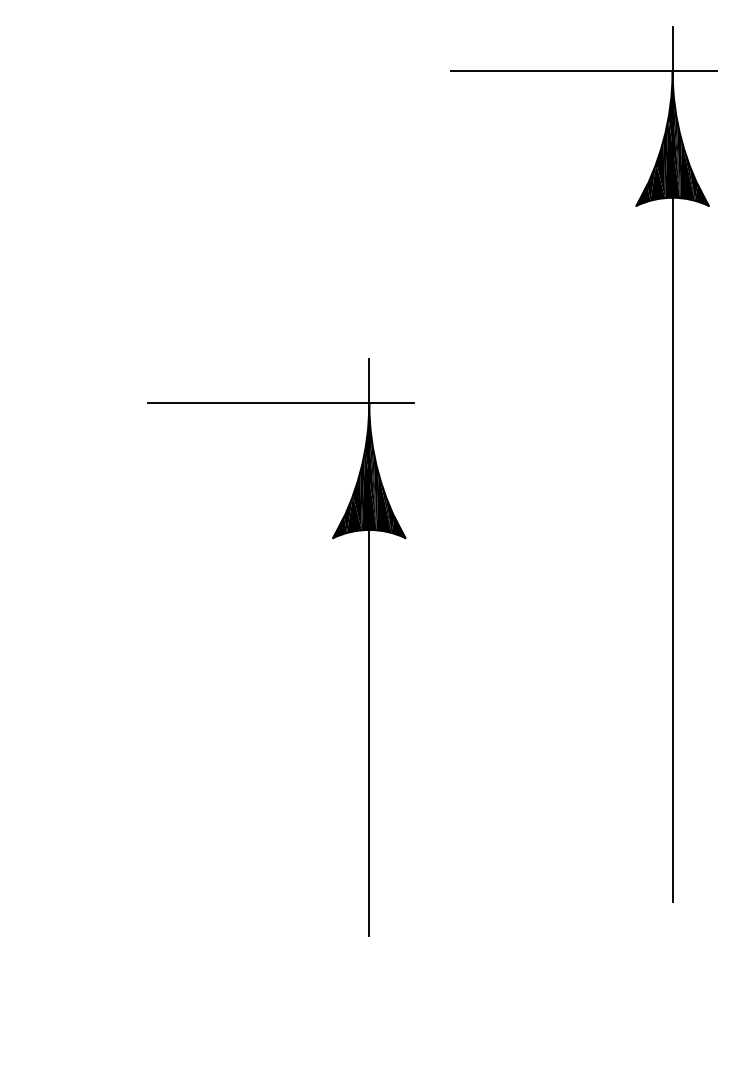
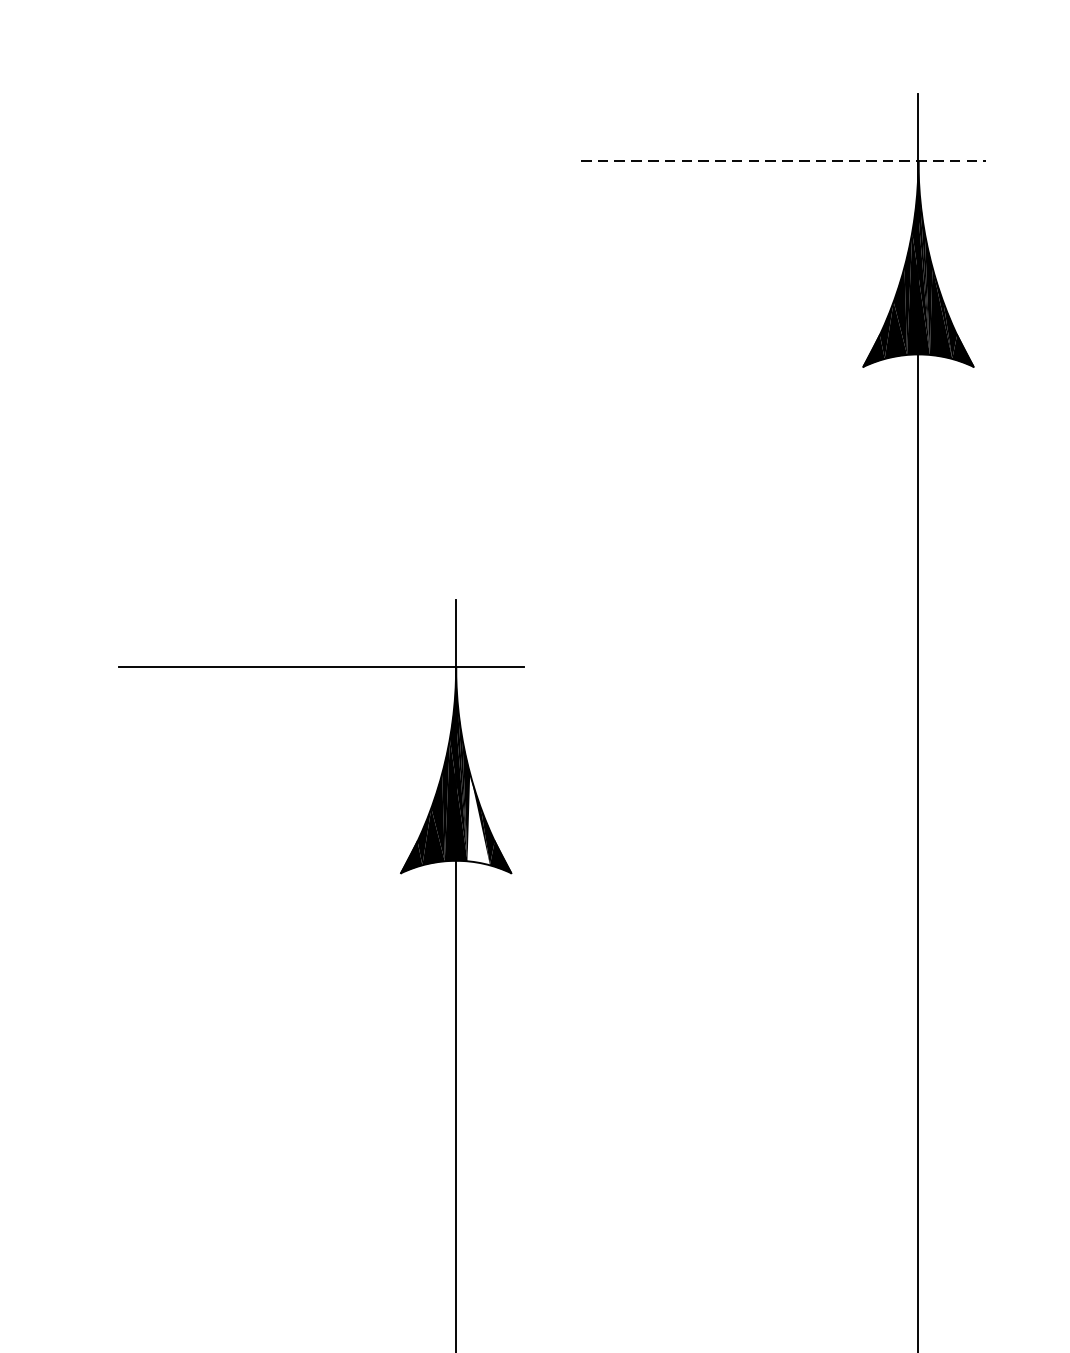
line: (584, 70) -> (784, 160), solid -> dashed
fill: (383, 502) -> (477, 818), removed

